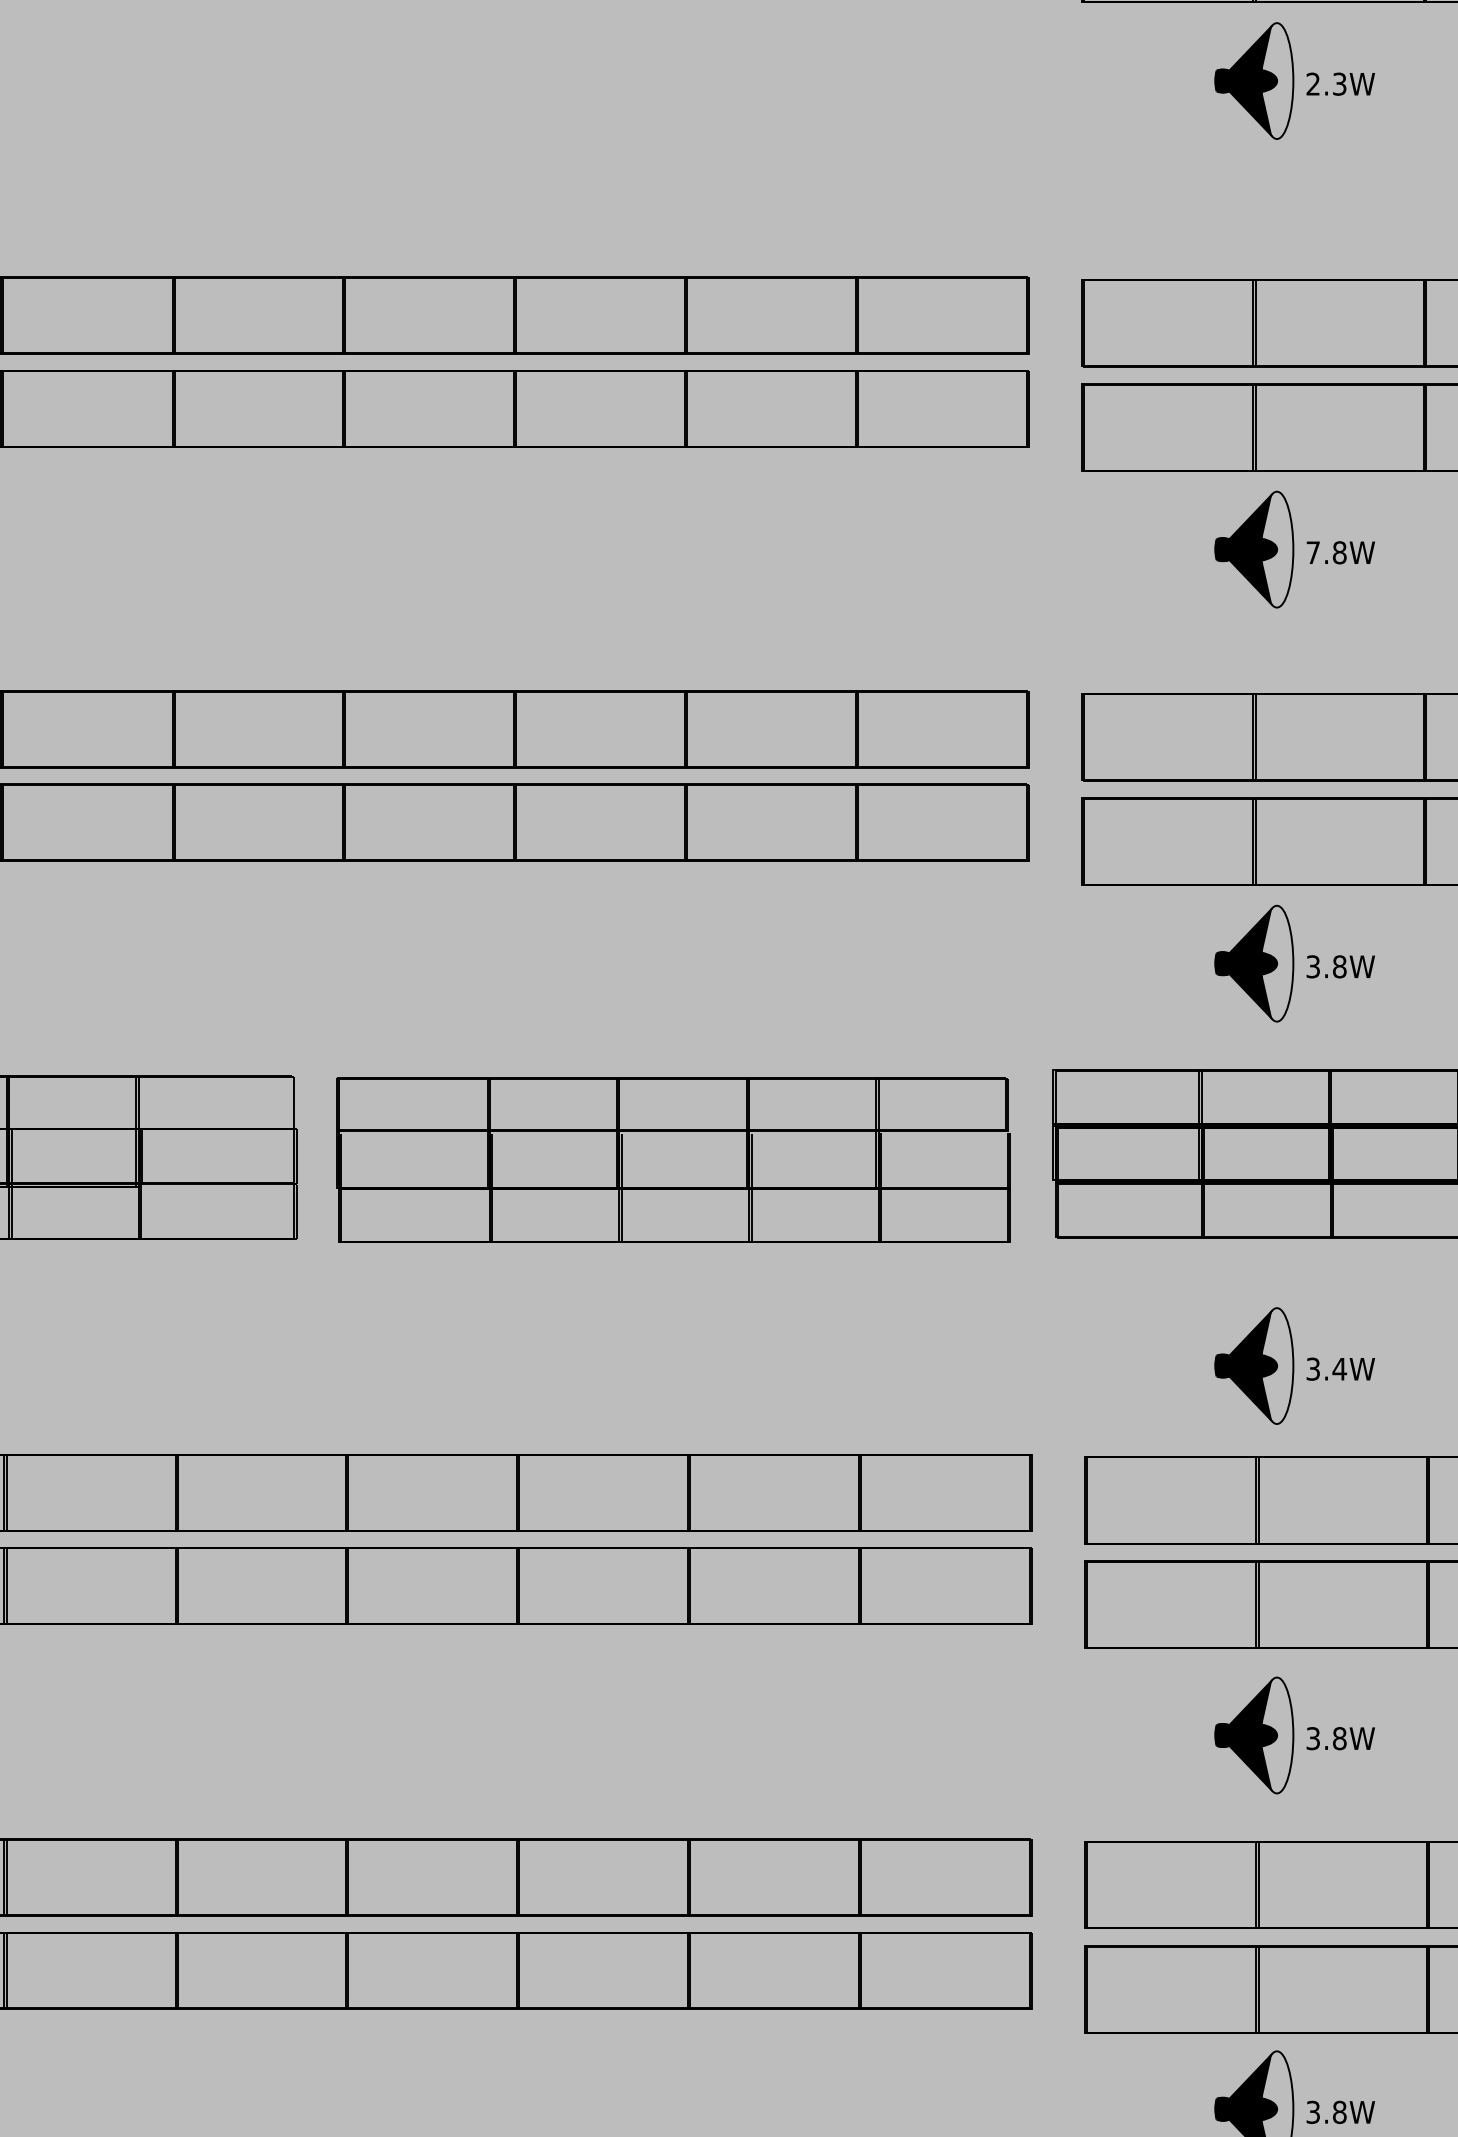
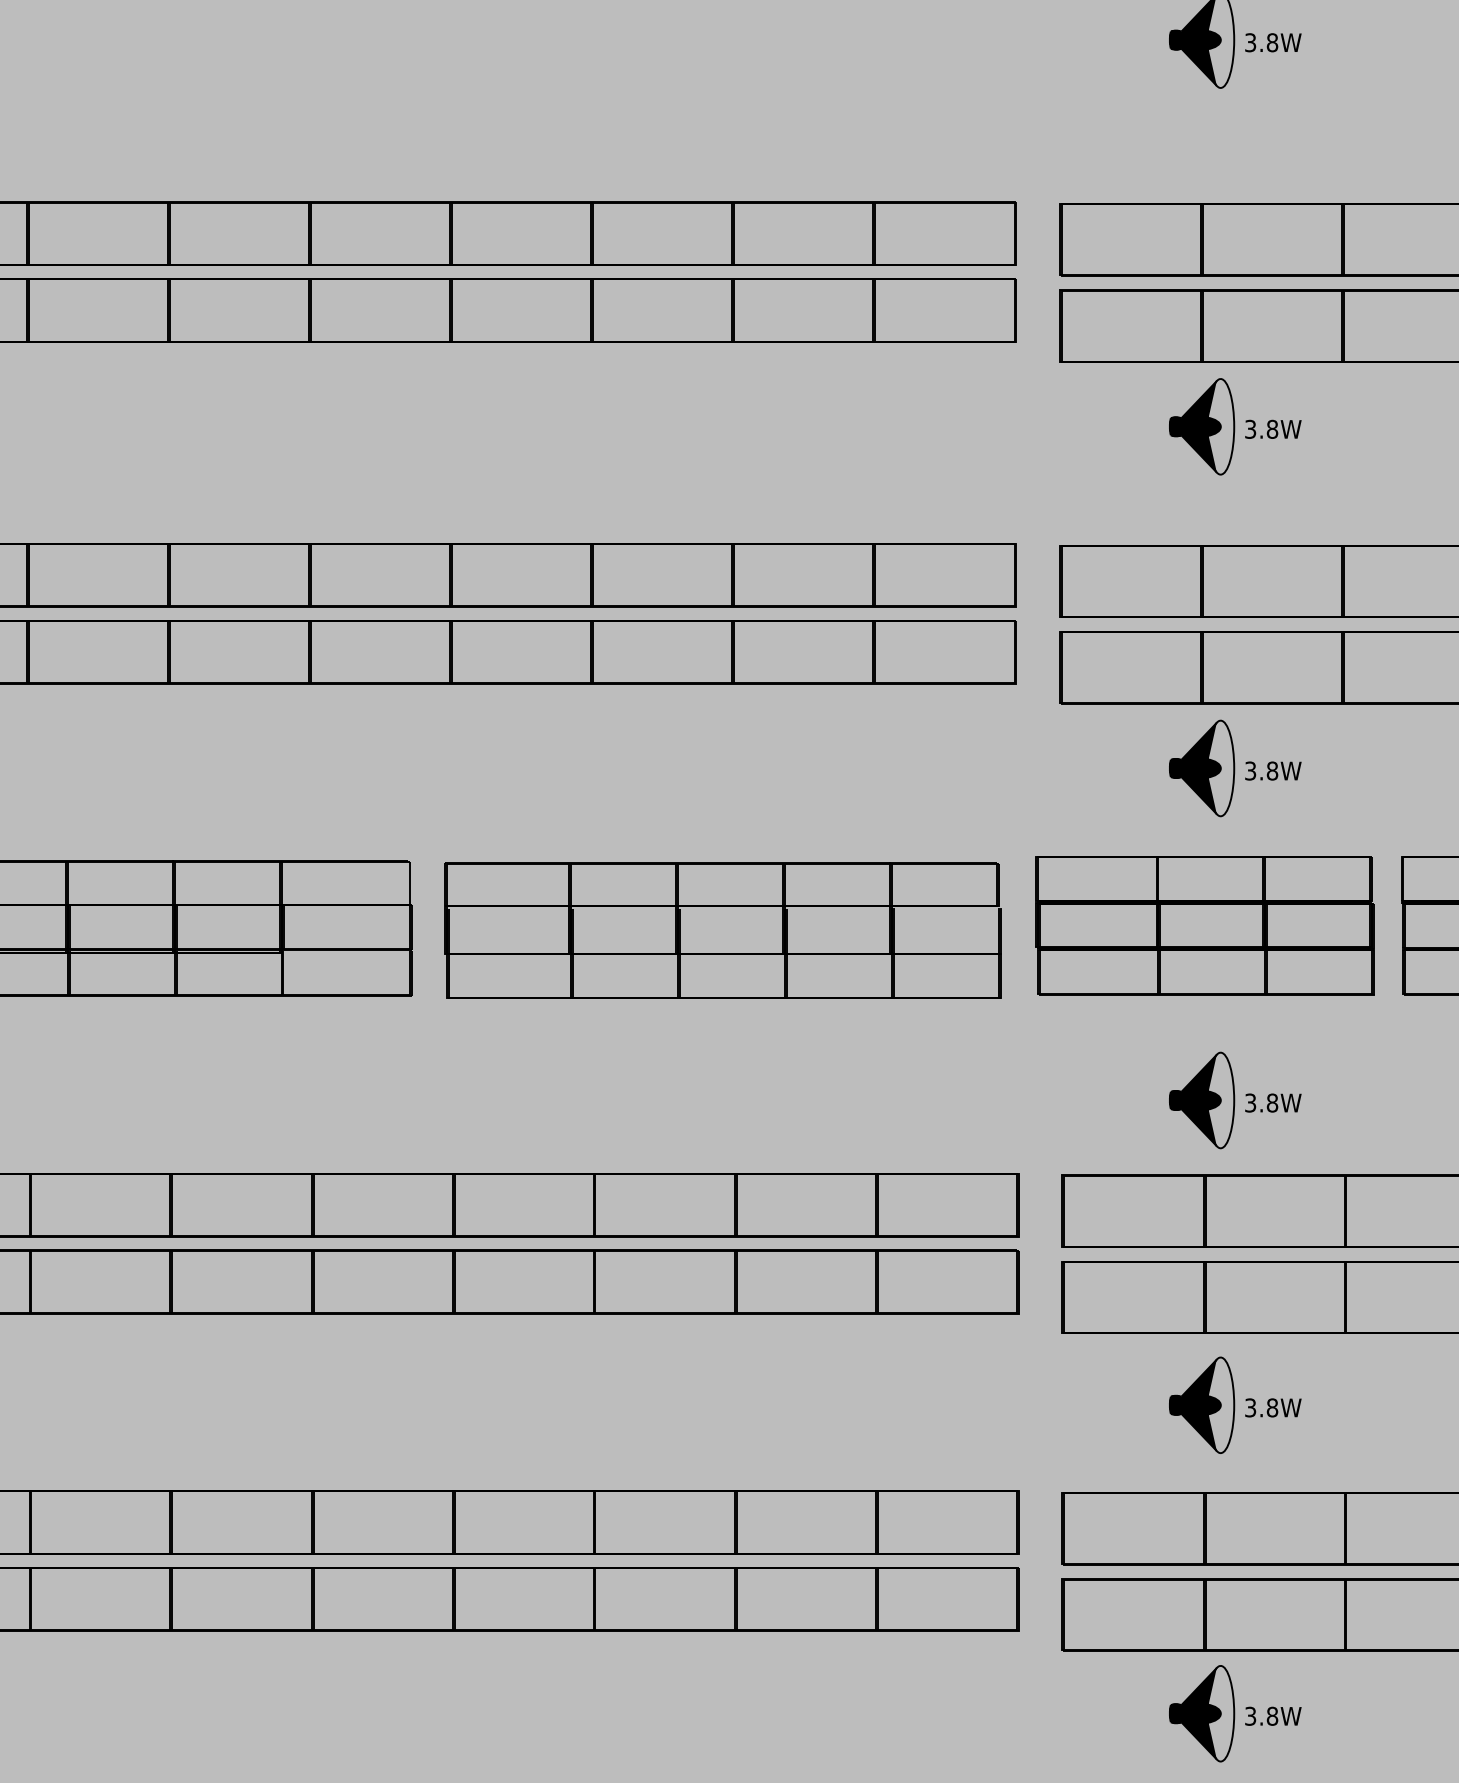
text: (1326, 83) -> (1261, 42), 2.3W -> 3.8W
text: (1313, 551) -> (1250, 428), 7.8W -> 3.8W
text: (1339, 1368) -> (1272, 1102), 3.4W -> 3.8W

